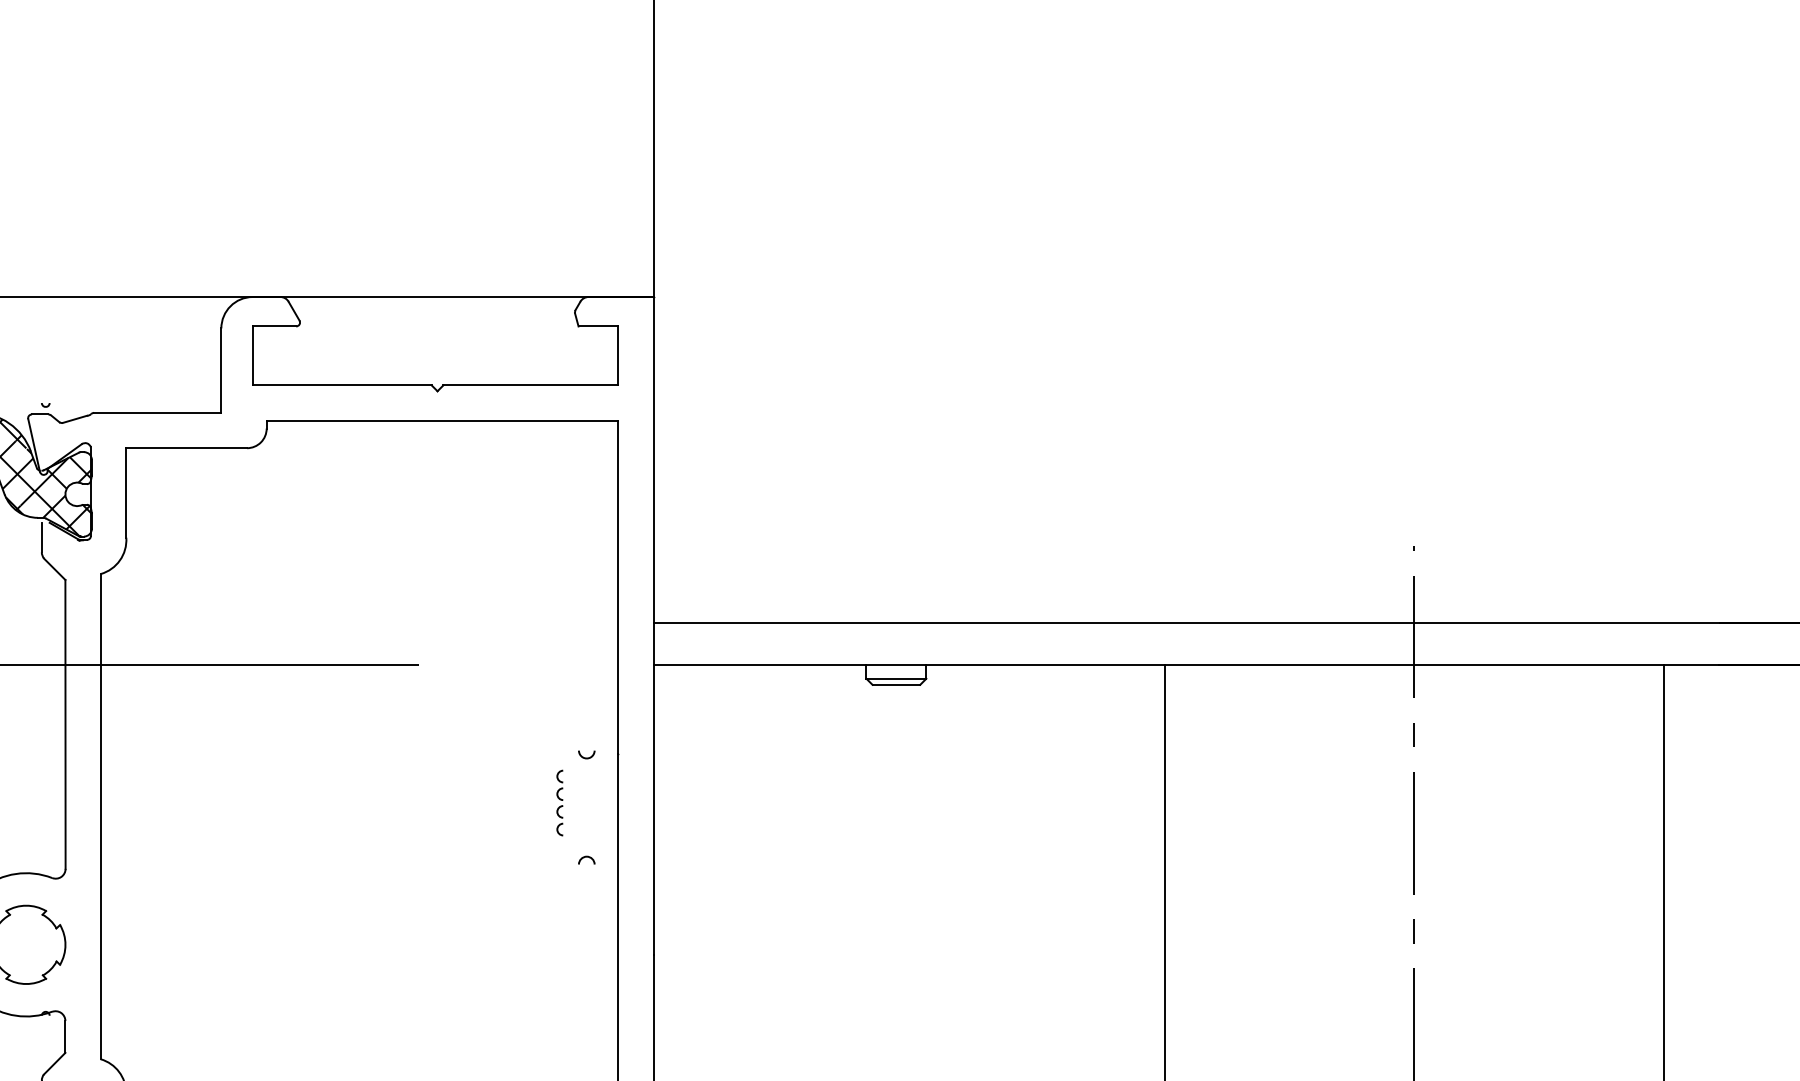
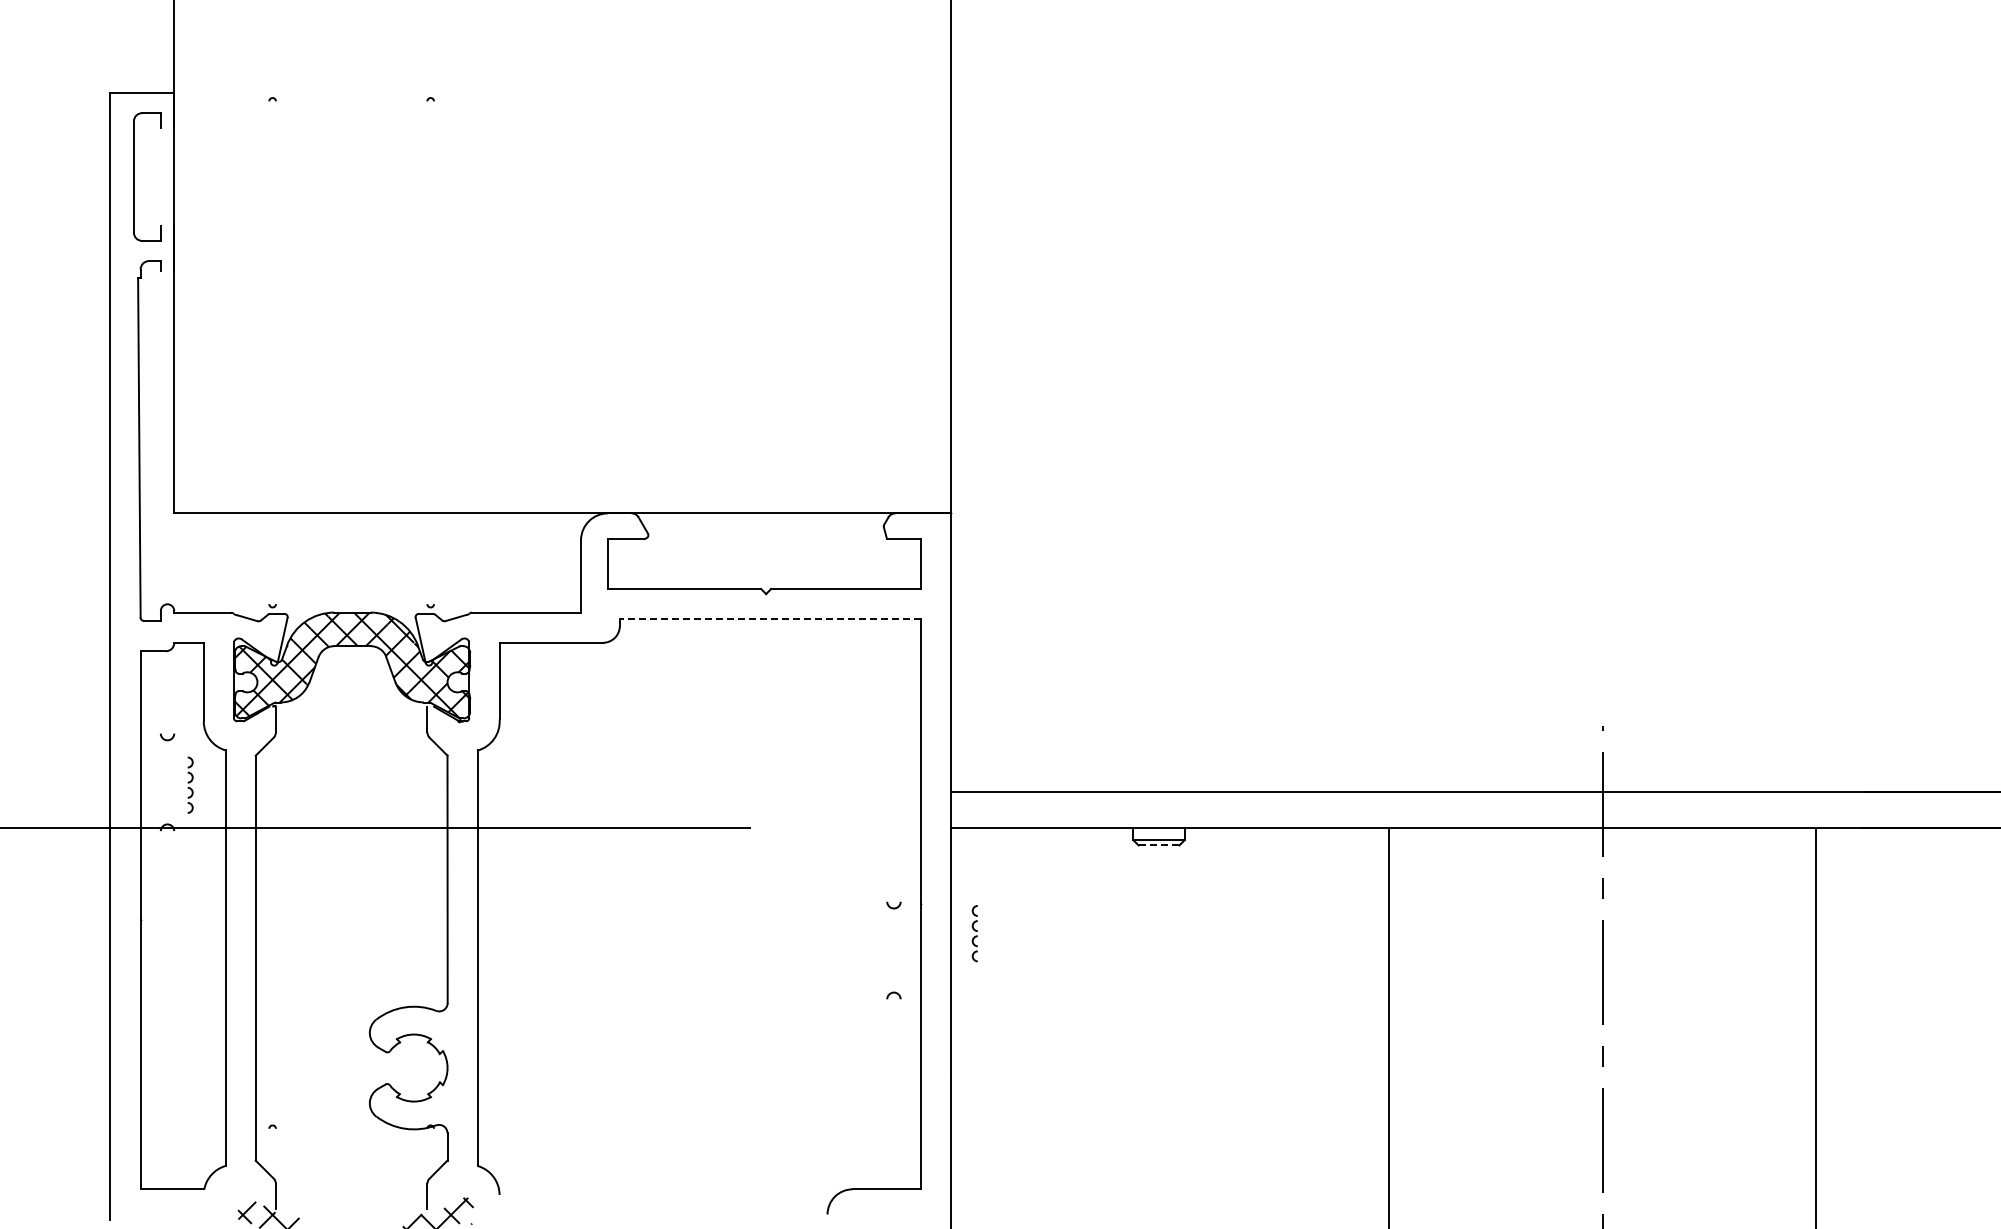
line: (441, 420) -> (769, 619), solid -> dashed
line: (895, 684) -> (1158, 845), solid -> dashed
part: (559, 802) -> (974, 933), moved

